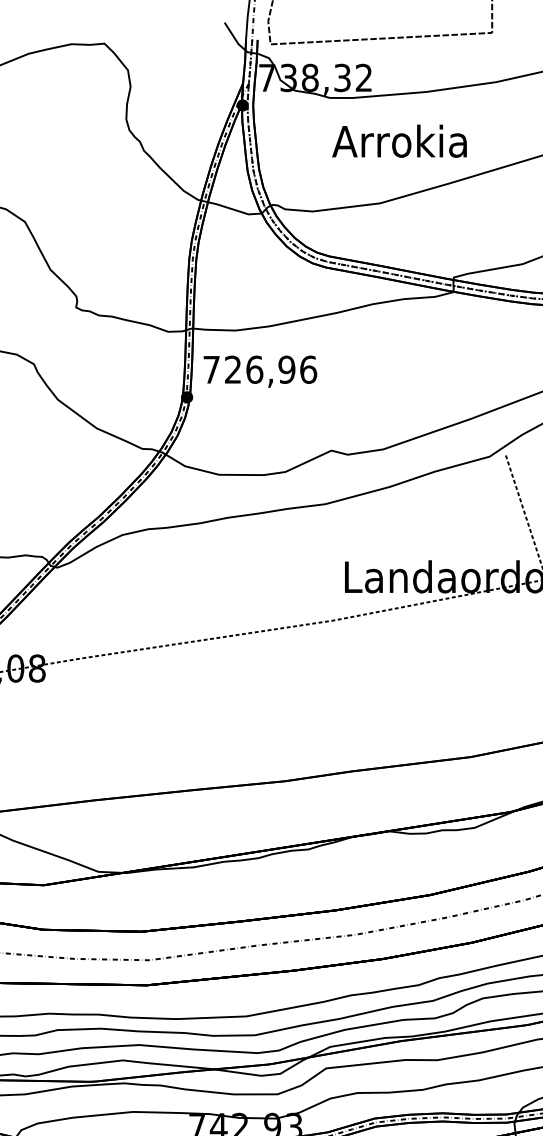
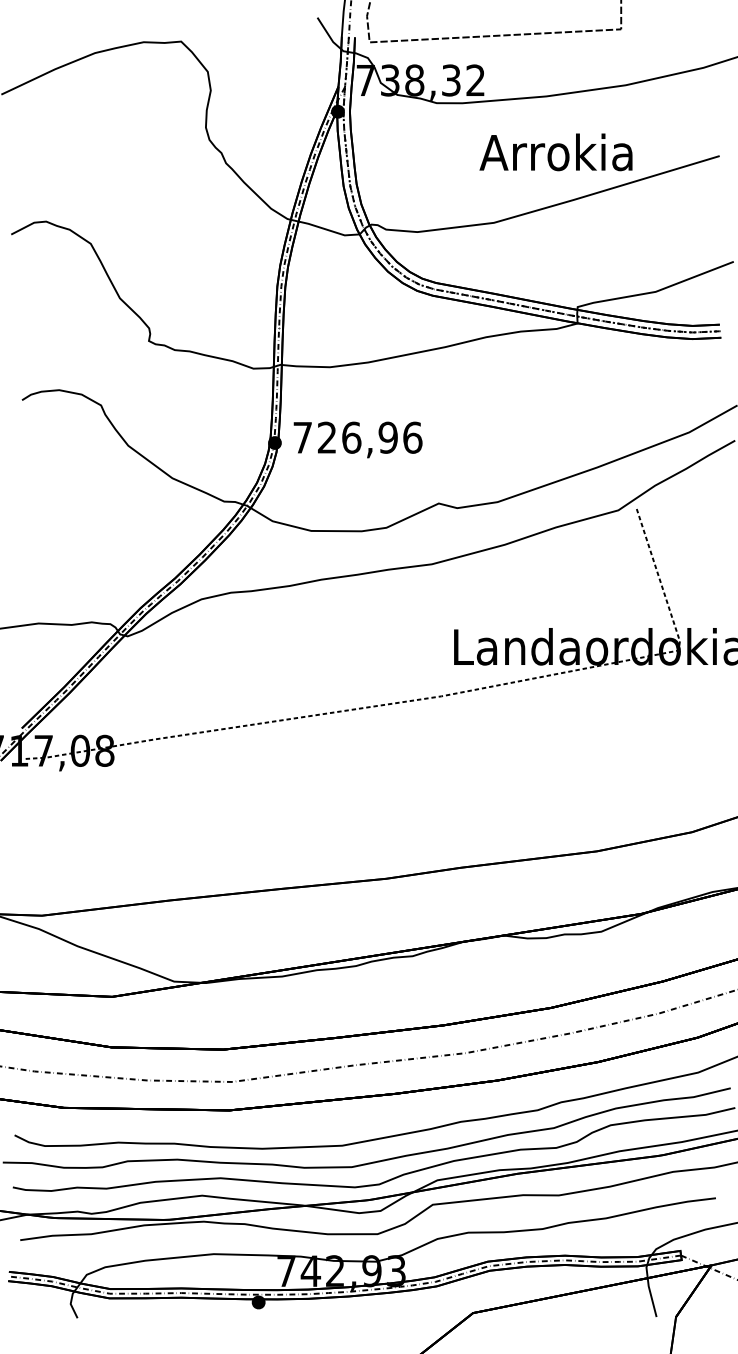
text: (399, 141) -> (555, 152), moved
text: (259, 371) -> (357, 439), moved

